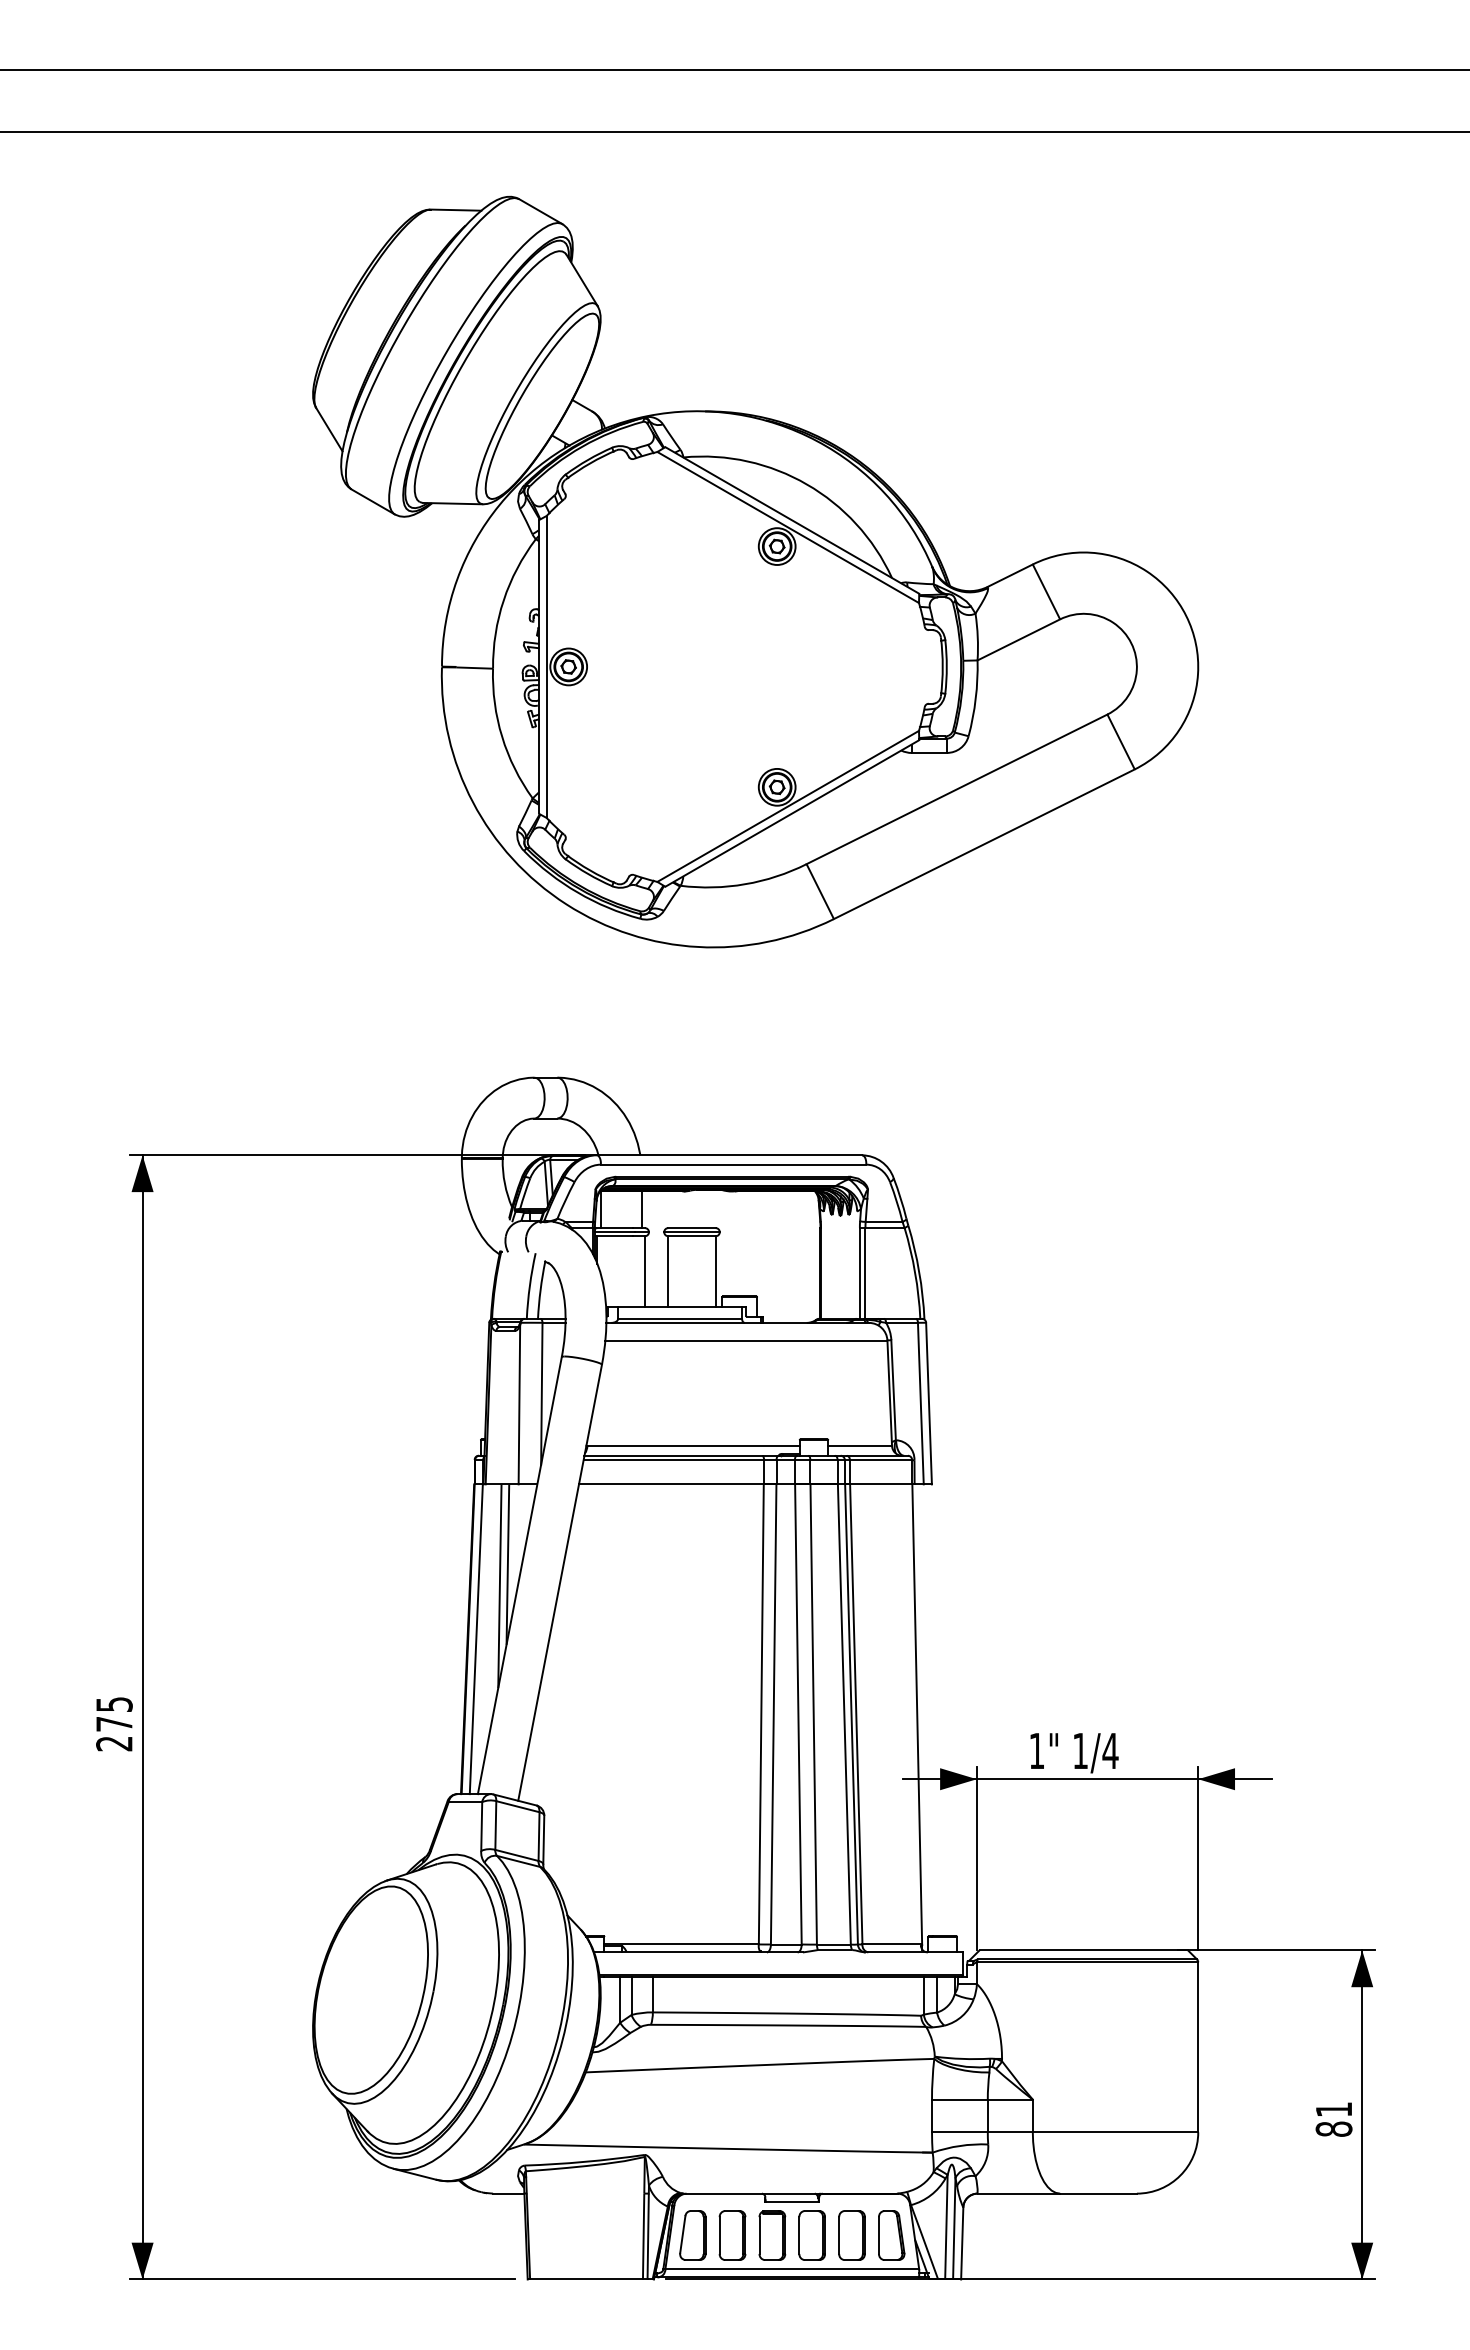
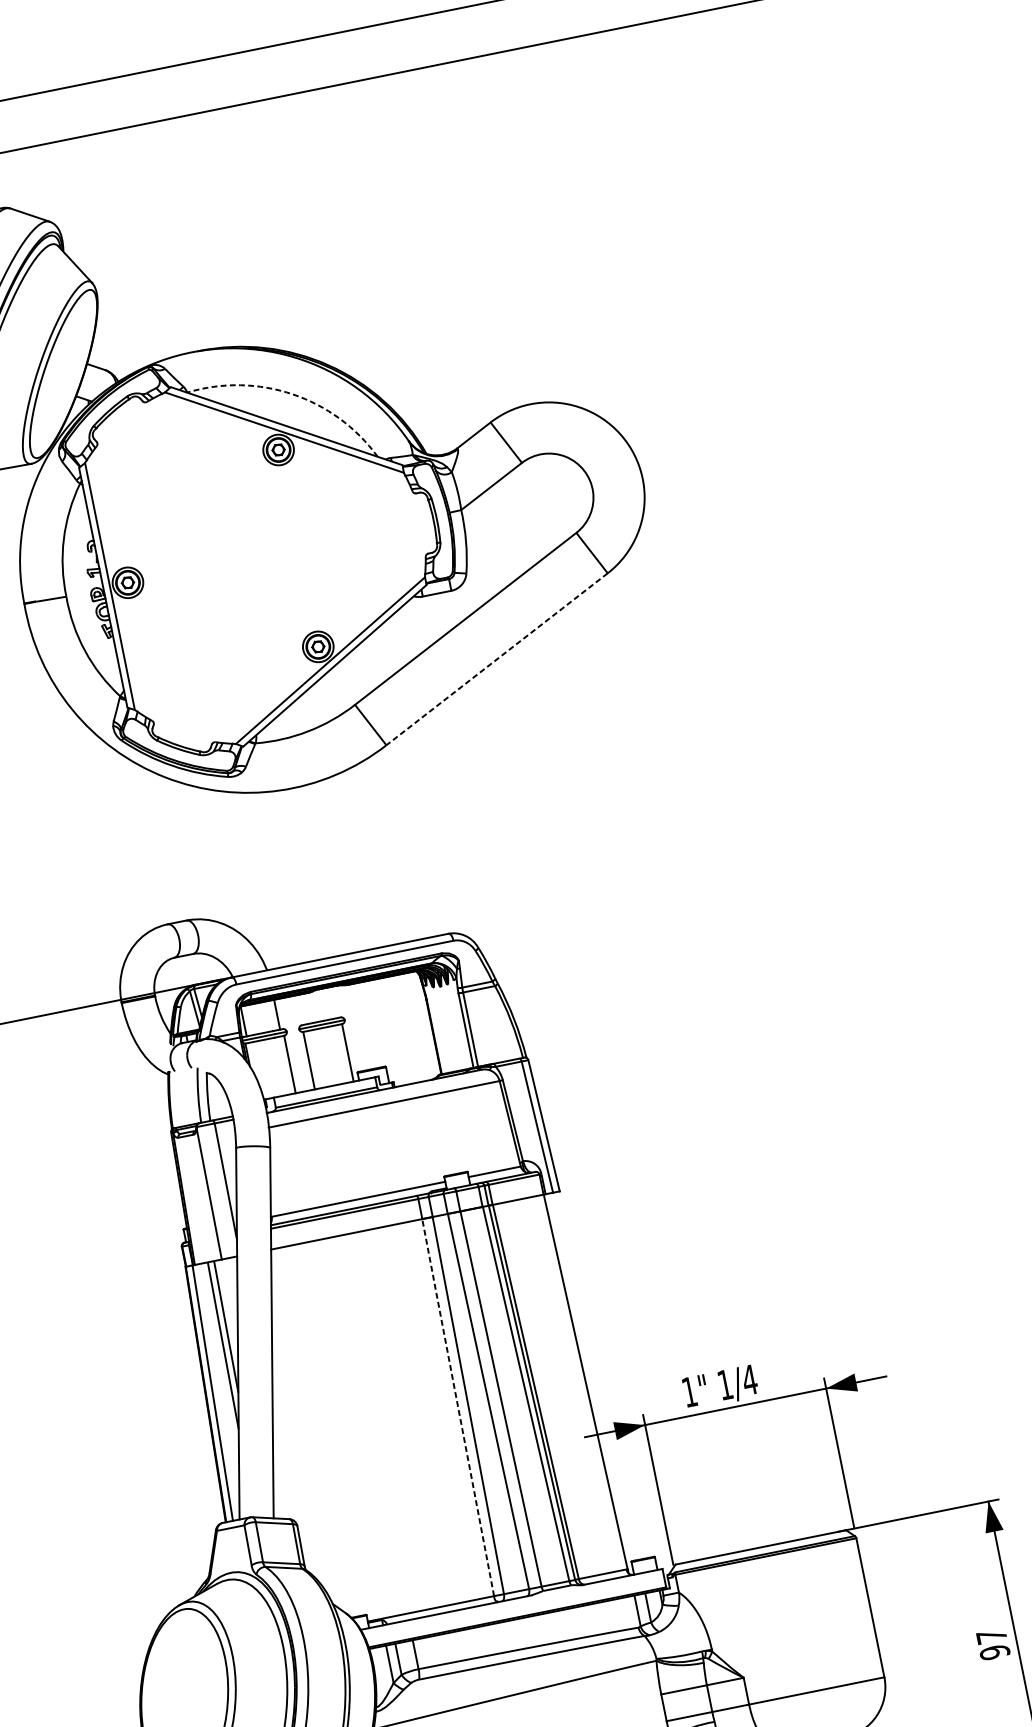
arc: (806, 484) -> (292, 394), solid -> dashed
line: (984, 844) -> (497, 659), solid -> dashed
line: (761, 1715) -> (458, 1408), solid -> dashed
text: (1333, 2119) -> (992, 1644), 81 -> 97

